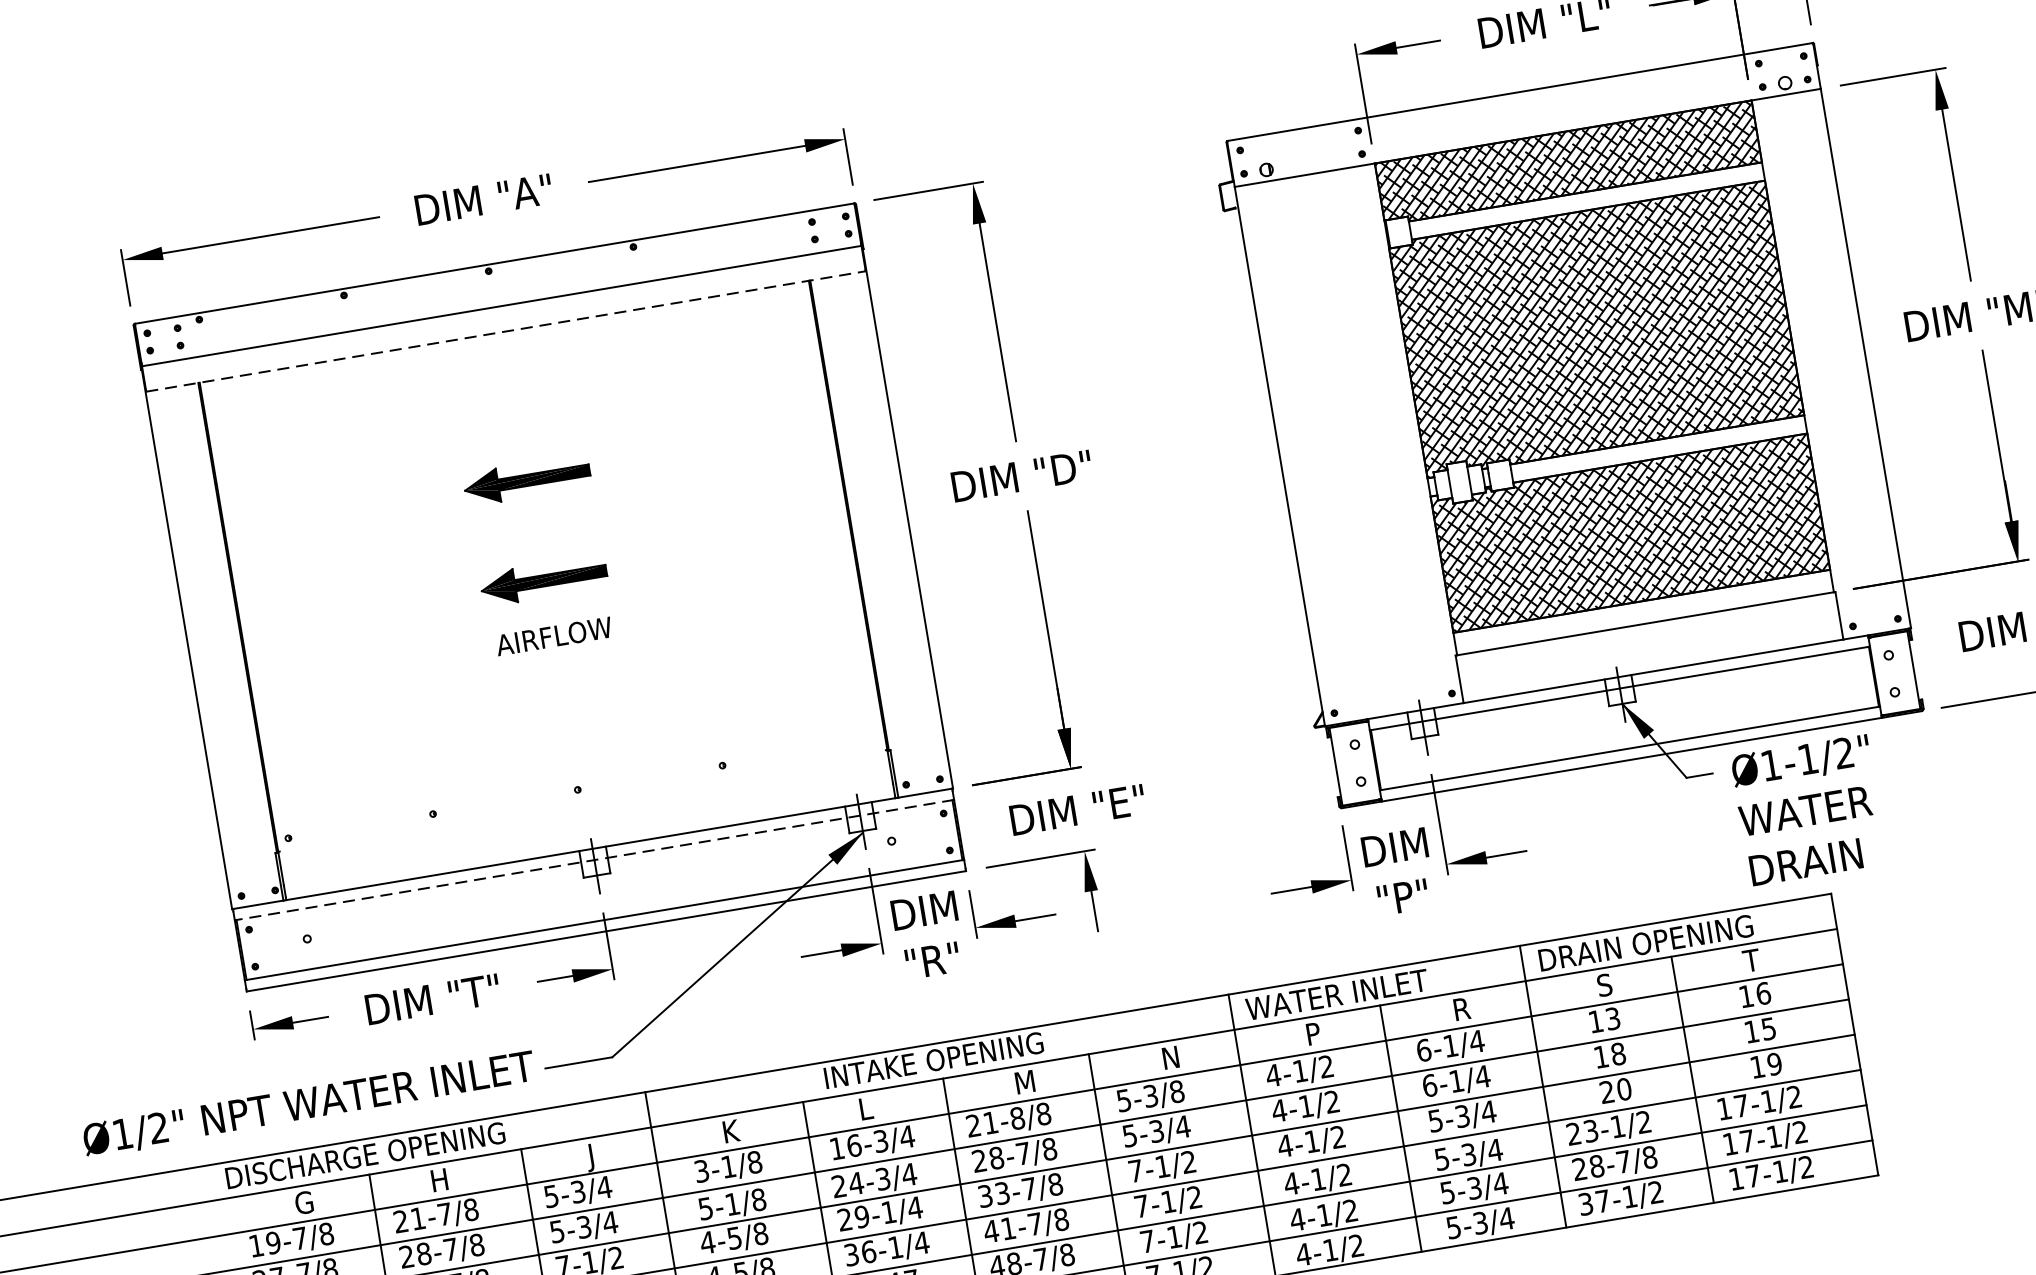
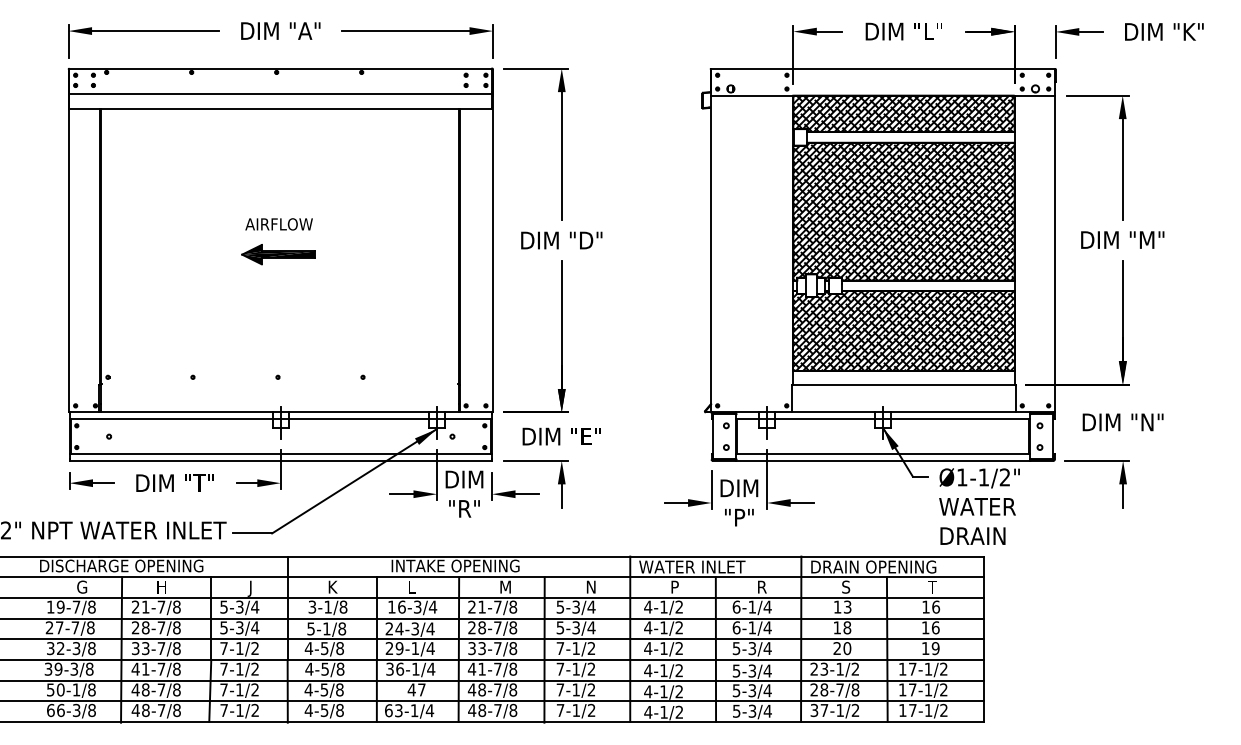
line: (507, 331) -> (281, 108), dashed -> solid
part: (526, 480) -> (278, 195), removed
text: (553, 636) -> (278, 224), moved
line: (594, 860) -> (280, 419), dashed -> solid
text: (1768, 1028) -> (935, 627), 15 -> 16
text: (1176, 1090) -> (591, 606), 5-3/8 -> 5-3/4
text: (1016, 1117) -> (497, 606), 21-8/8 -> 21-7/8

